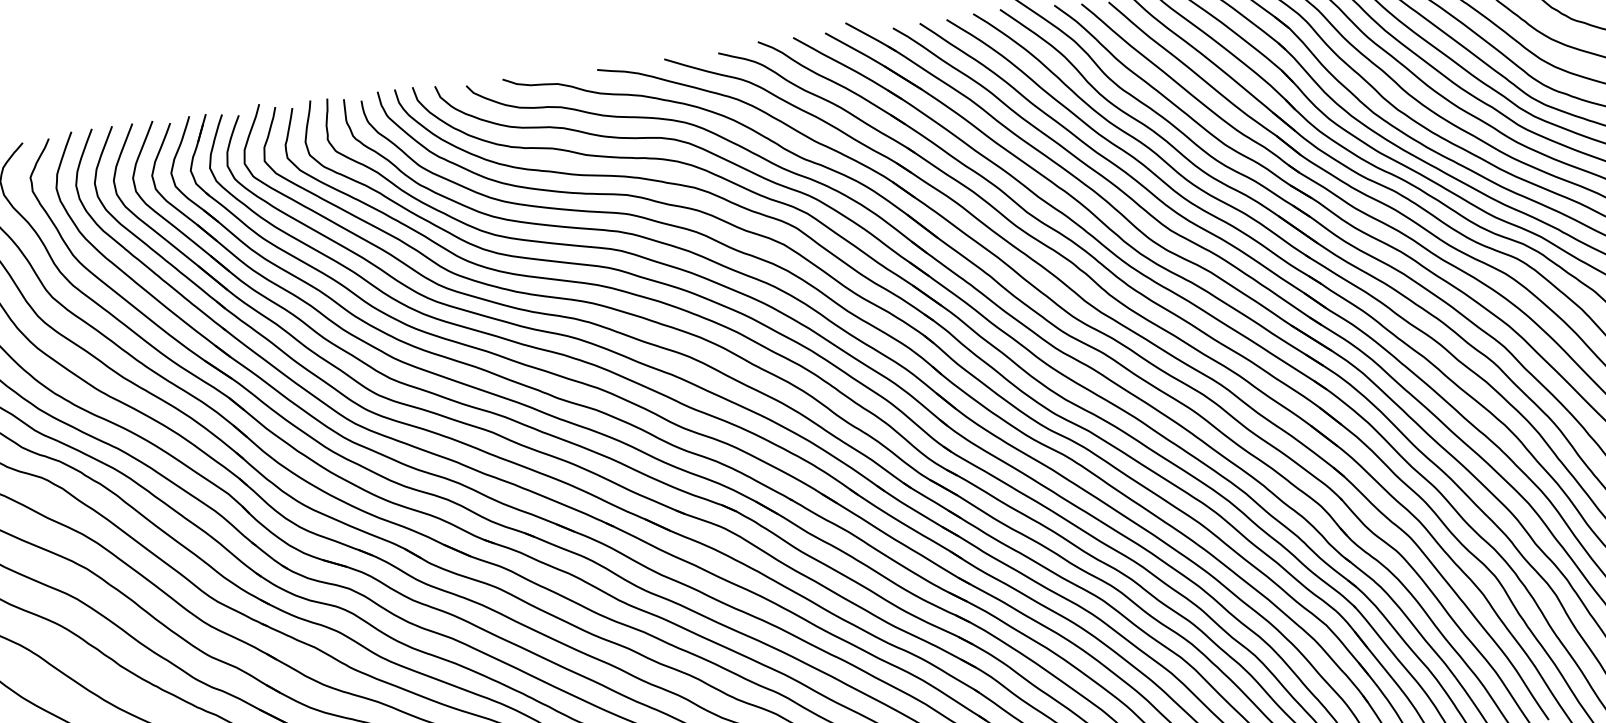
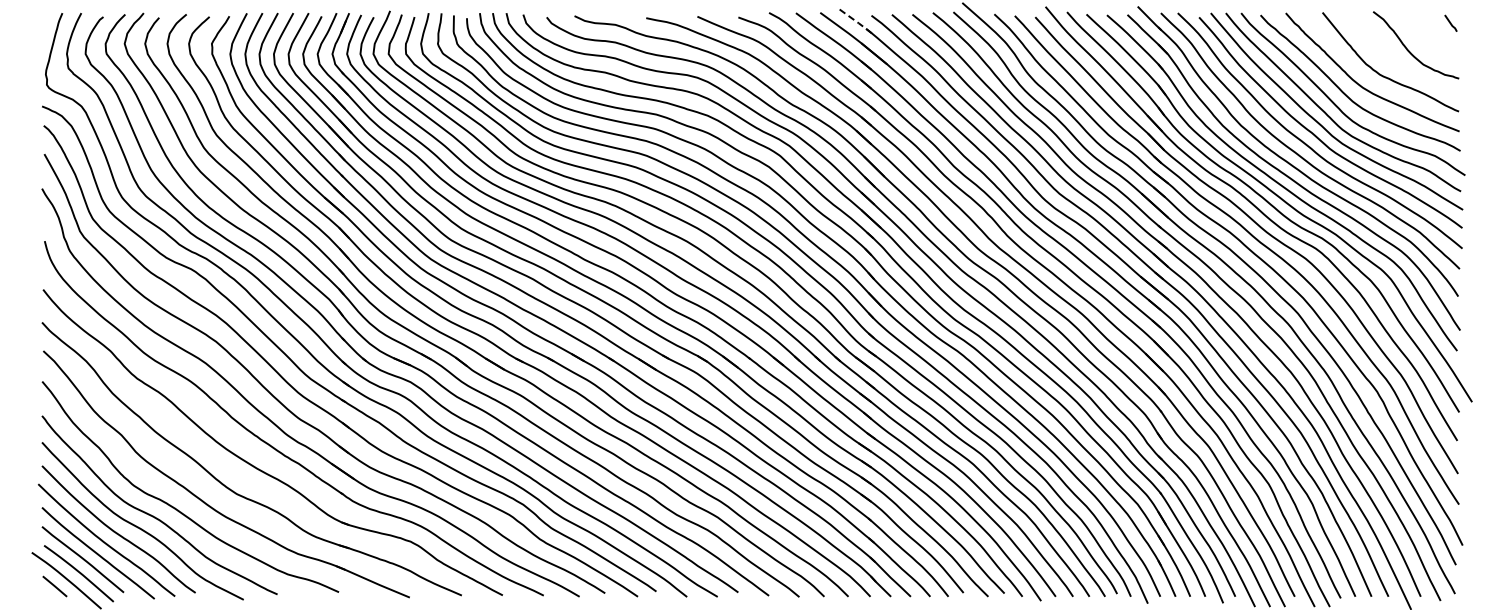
line: (871, 37) -> (854, 20), solid -> dashed

